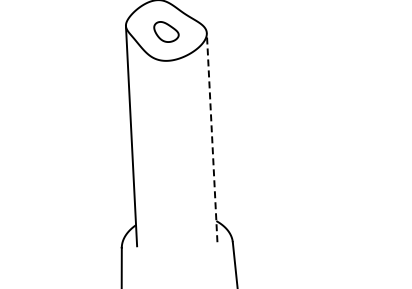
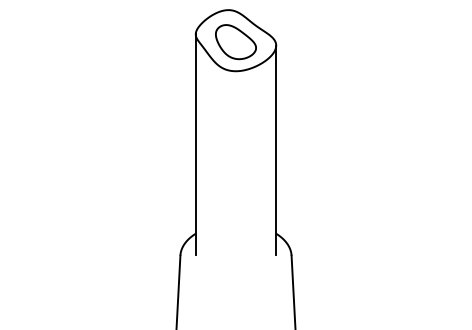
part: (166, 32) -> (235, 42), size x1.67
line: (212, 137) -> (276, 150), dashed -> solid

